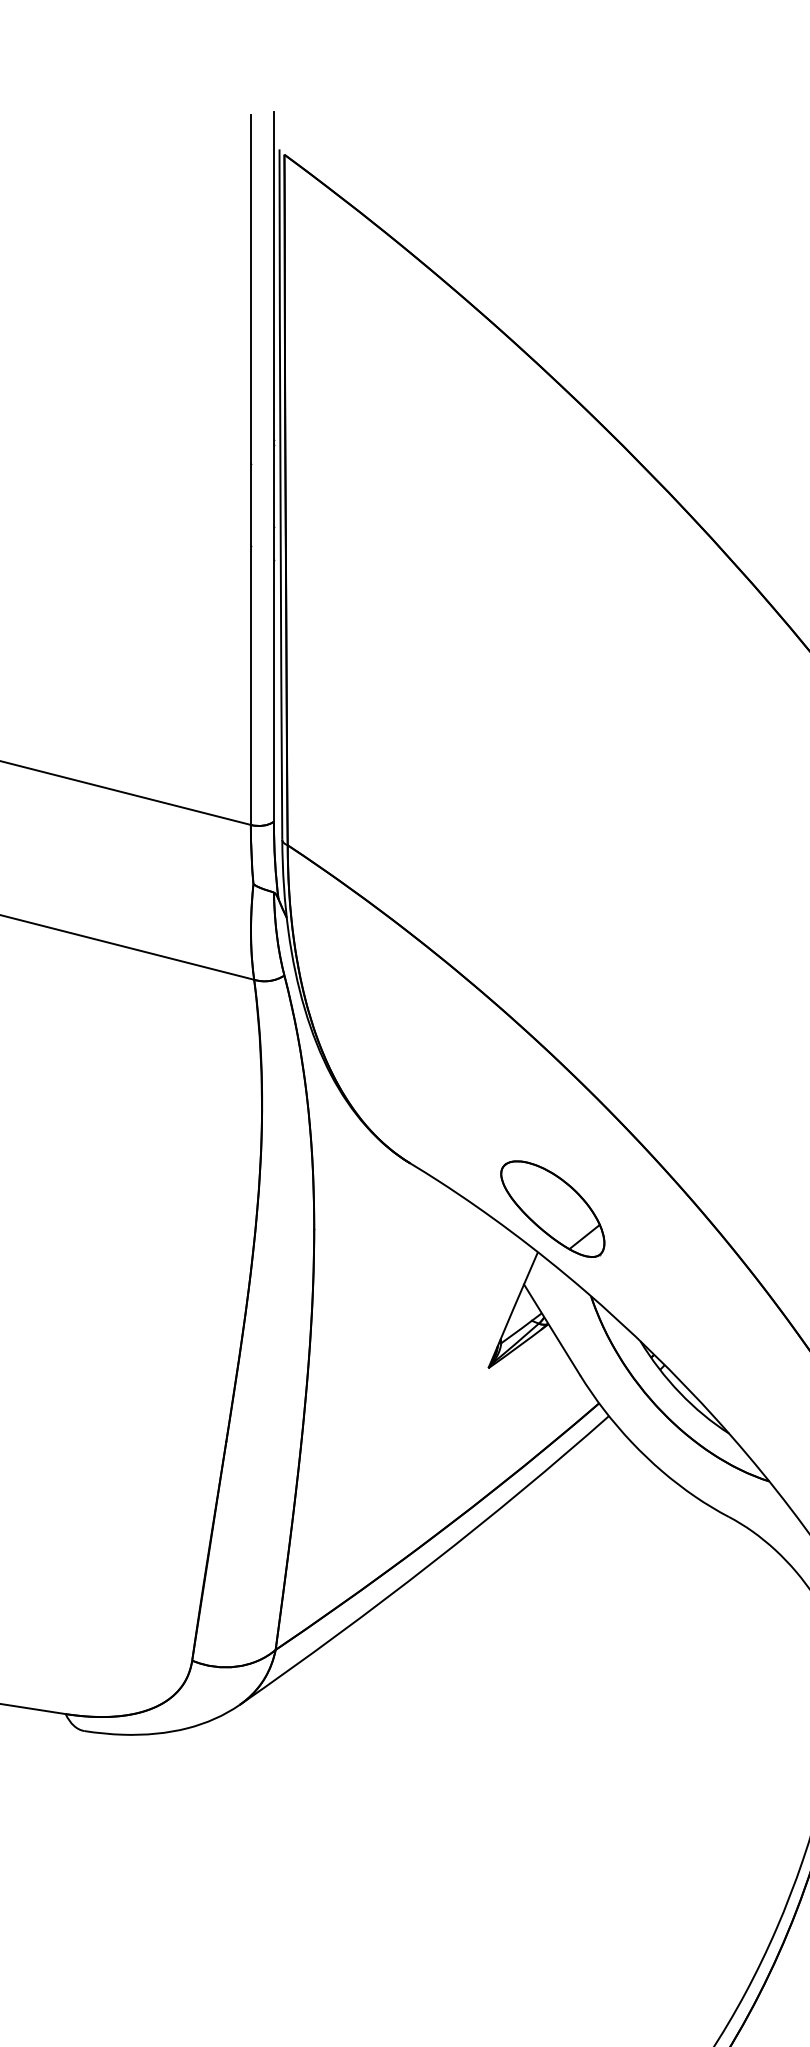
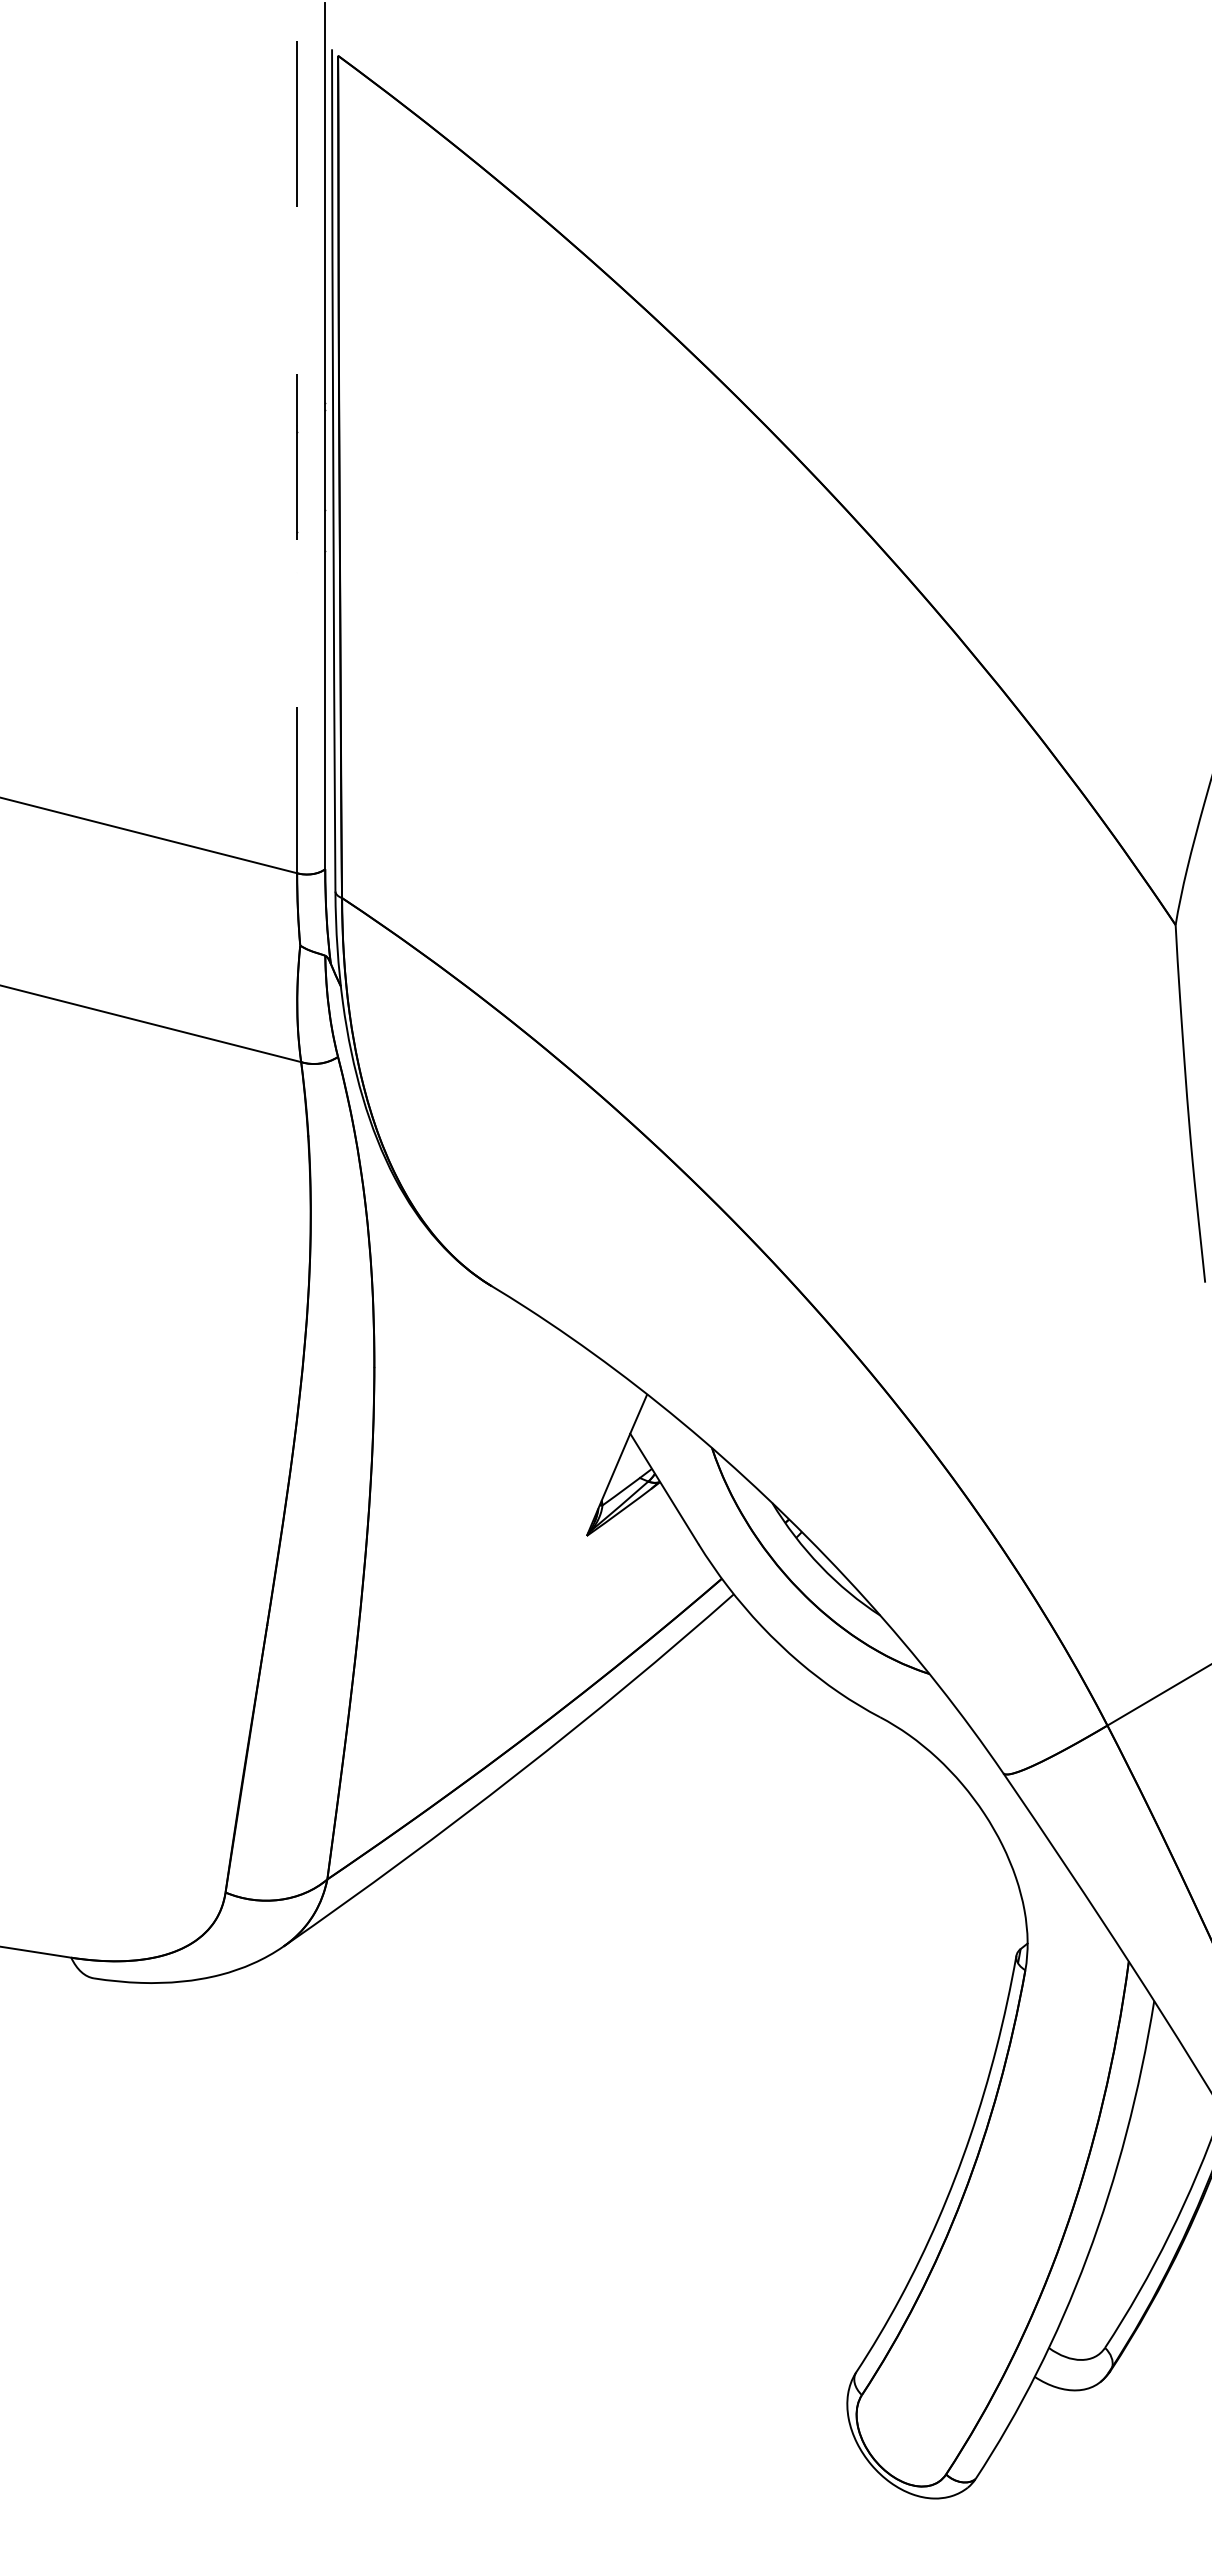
line: (251, 470) -> (297, 440), solid -> dashed
part: (552, 1208) -> (665, 1341), removed

